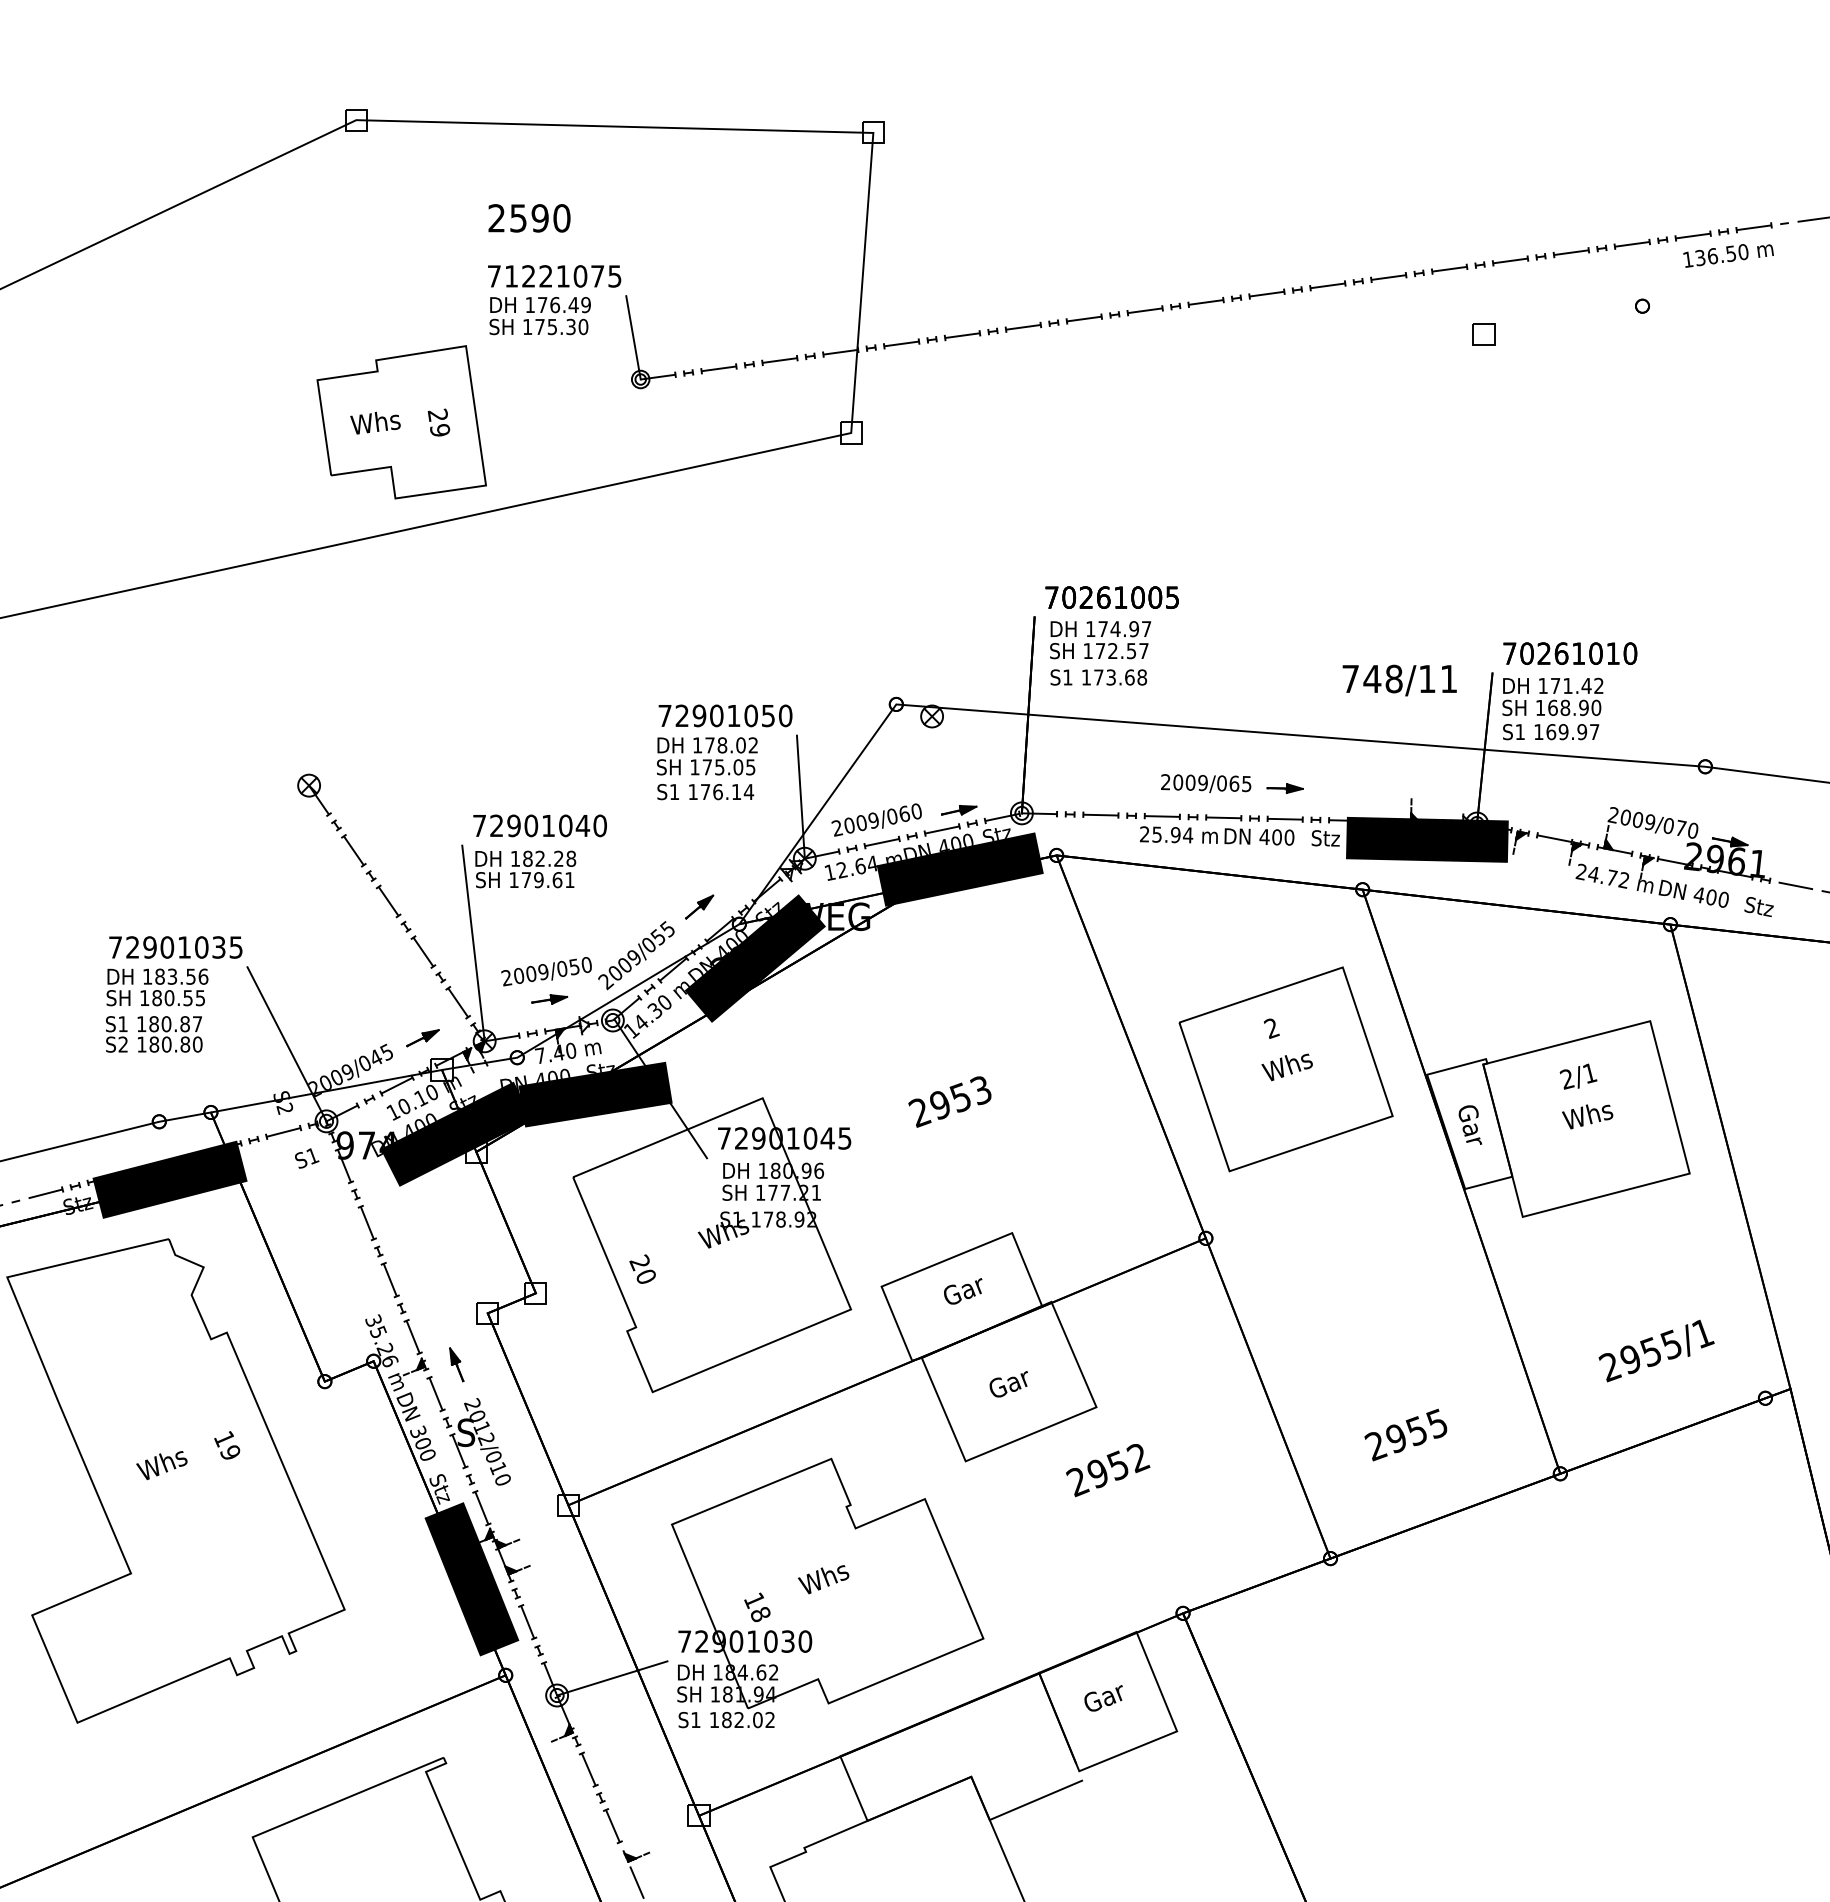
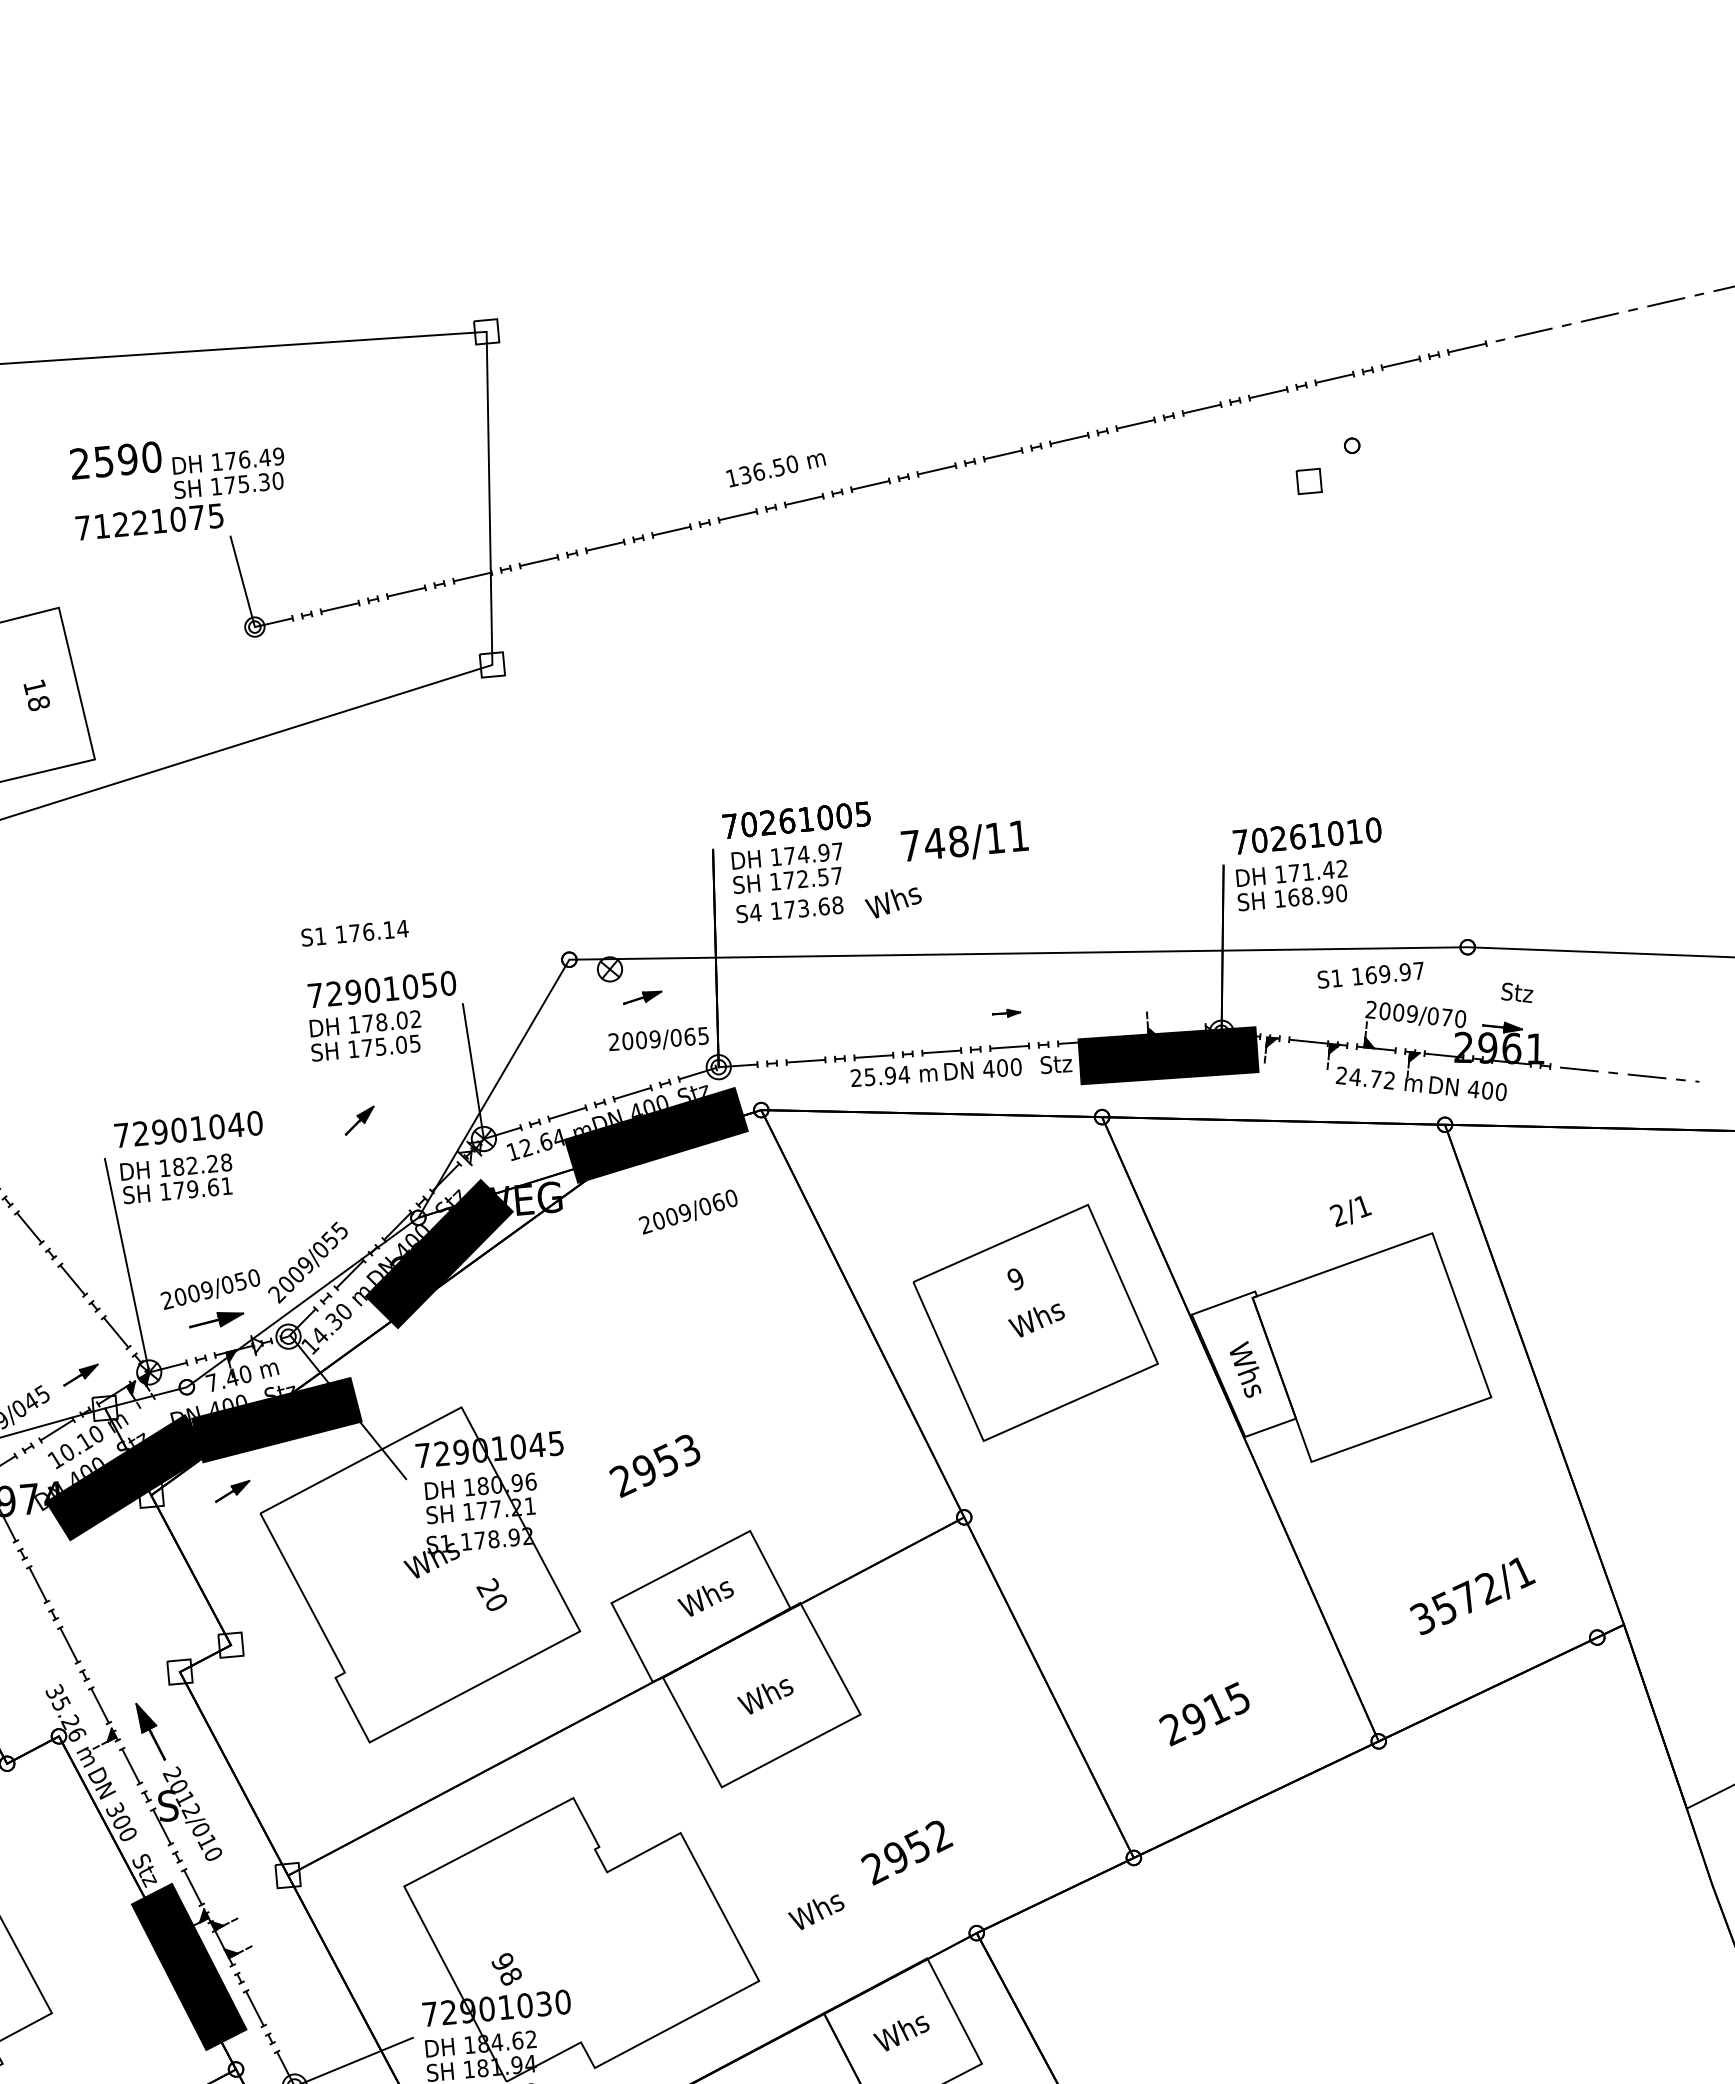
text: (1728, 255) -> (776, 469), moved
text: (539, 316) -> (228, 473), moved
part: (1483, 334) -> (1308, 481), moved
text: (438, 422) -> (36, 694), 29 -> 18
text: (1067, 677) -> (755, 912), S1 -> S4
text: (1399, 680) -> (964, 842), moved
text: (1551, 732) -> (1371, 975), moved
text: (1206, 783) -> (659, 1039), moved
part: (1284, 788) -> (1005, 1013), size x0.7
text: (705, 792) -> (354, 933), moved
part: (959, 810) -> (643, 997), moved
text: (876, 819) -> (688, 1211), moved
part: (699, 906) -> (359, 1120), moved
text: (1758, 907) -> (1516, 993), moved
part: (549, 999) -> (216, 1319), size x1.4
text: (1271, 1028) -> (1015, 1279), 2 -> 9
text: (1578, 1076) -> (1350, 1211), moved
text: (949, 1101) -> (654, 1465), moved
text: (1587, 1116) -> (893, 902), moved
text: (1470, 1128) -> (1245, 1369), Gar -> Whs
part: (549, 1155) -> (232, 1491), added
text: (642, 1268) -> (491, 1593), moved
text: (966, 1290) -> (705, 1598), Gar -> Whs
text: (1640, 1355) -> (1455, 1602), 2955/1 -> 3572/1
part: (456, 1364) -> (150, 1731), size x1.6
text: (1012, 1383) -> (765, 1696), Gar -> Whs
text: (1416, 1431) -> (1215, 1709), 2955 -> 2915
text: (1108, 1470) -> (907, 1852), moved
text: (823, 1579) -> (816, 1912), moved
text: (754, 1600) -> (502, 1961), 18 -> 98
text: (1106, 1697) -> (900, 2033), Gar -> Whs

